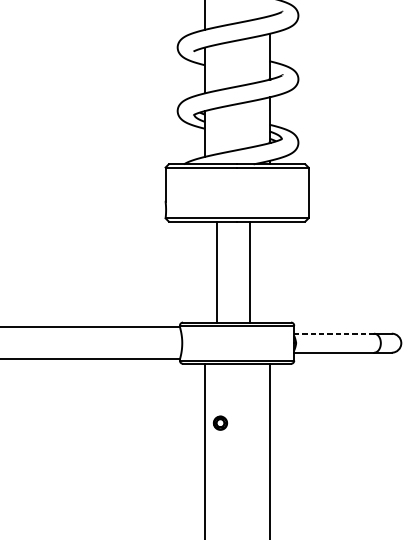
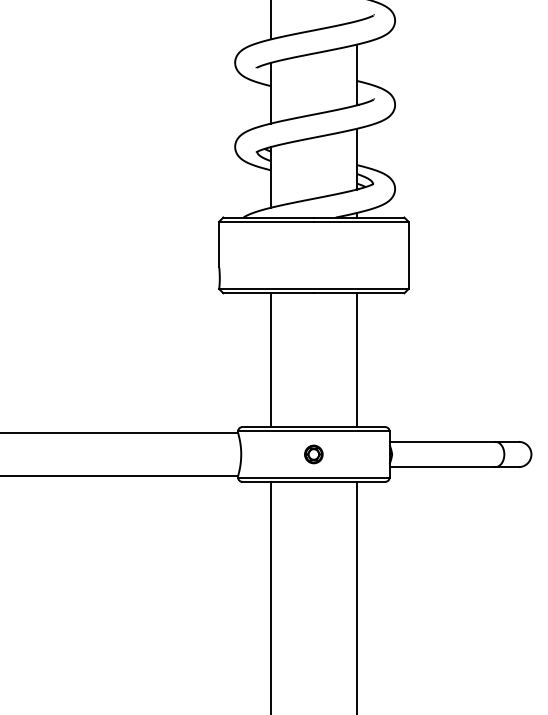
line: (217, 272) -> (270, 360), moved
line: (250, 272) -> (357, 360), moved
line: (334, 333) -> (442, 441), dashed -> solid
part: (220, 423) -> (313, 454), moved

